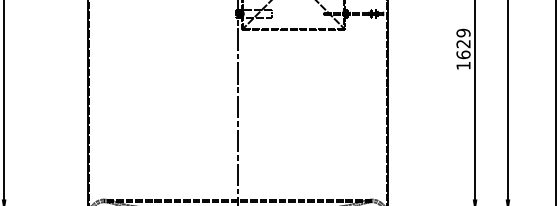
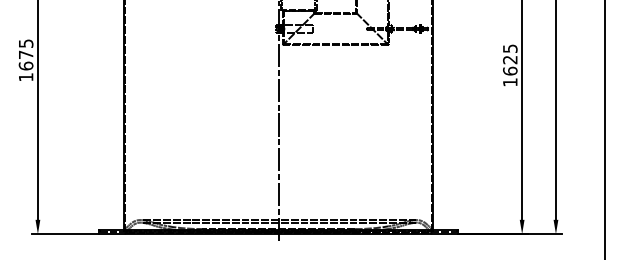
text: (463, 32) -> (510, 48), 1629 -> 1625

